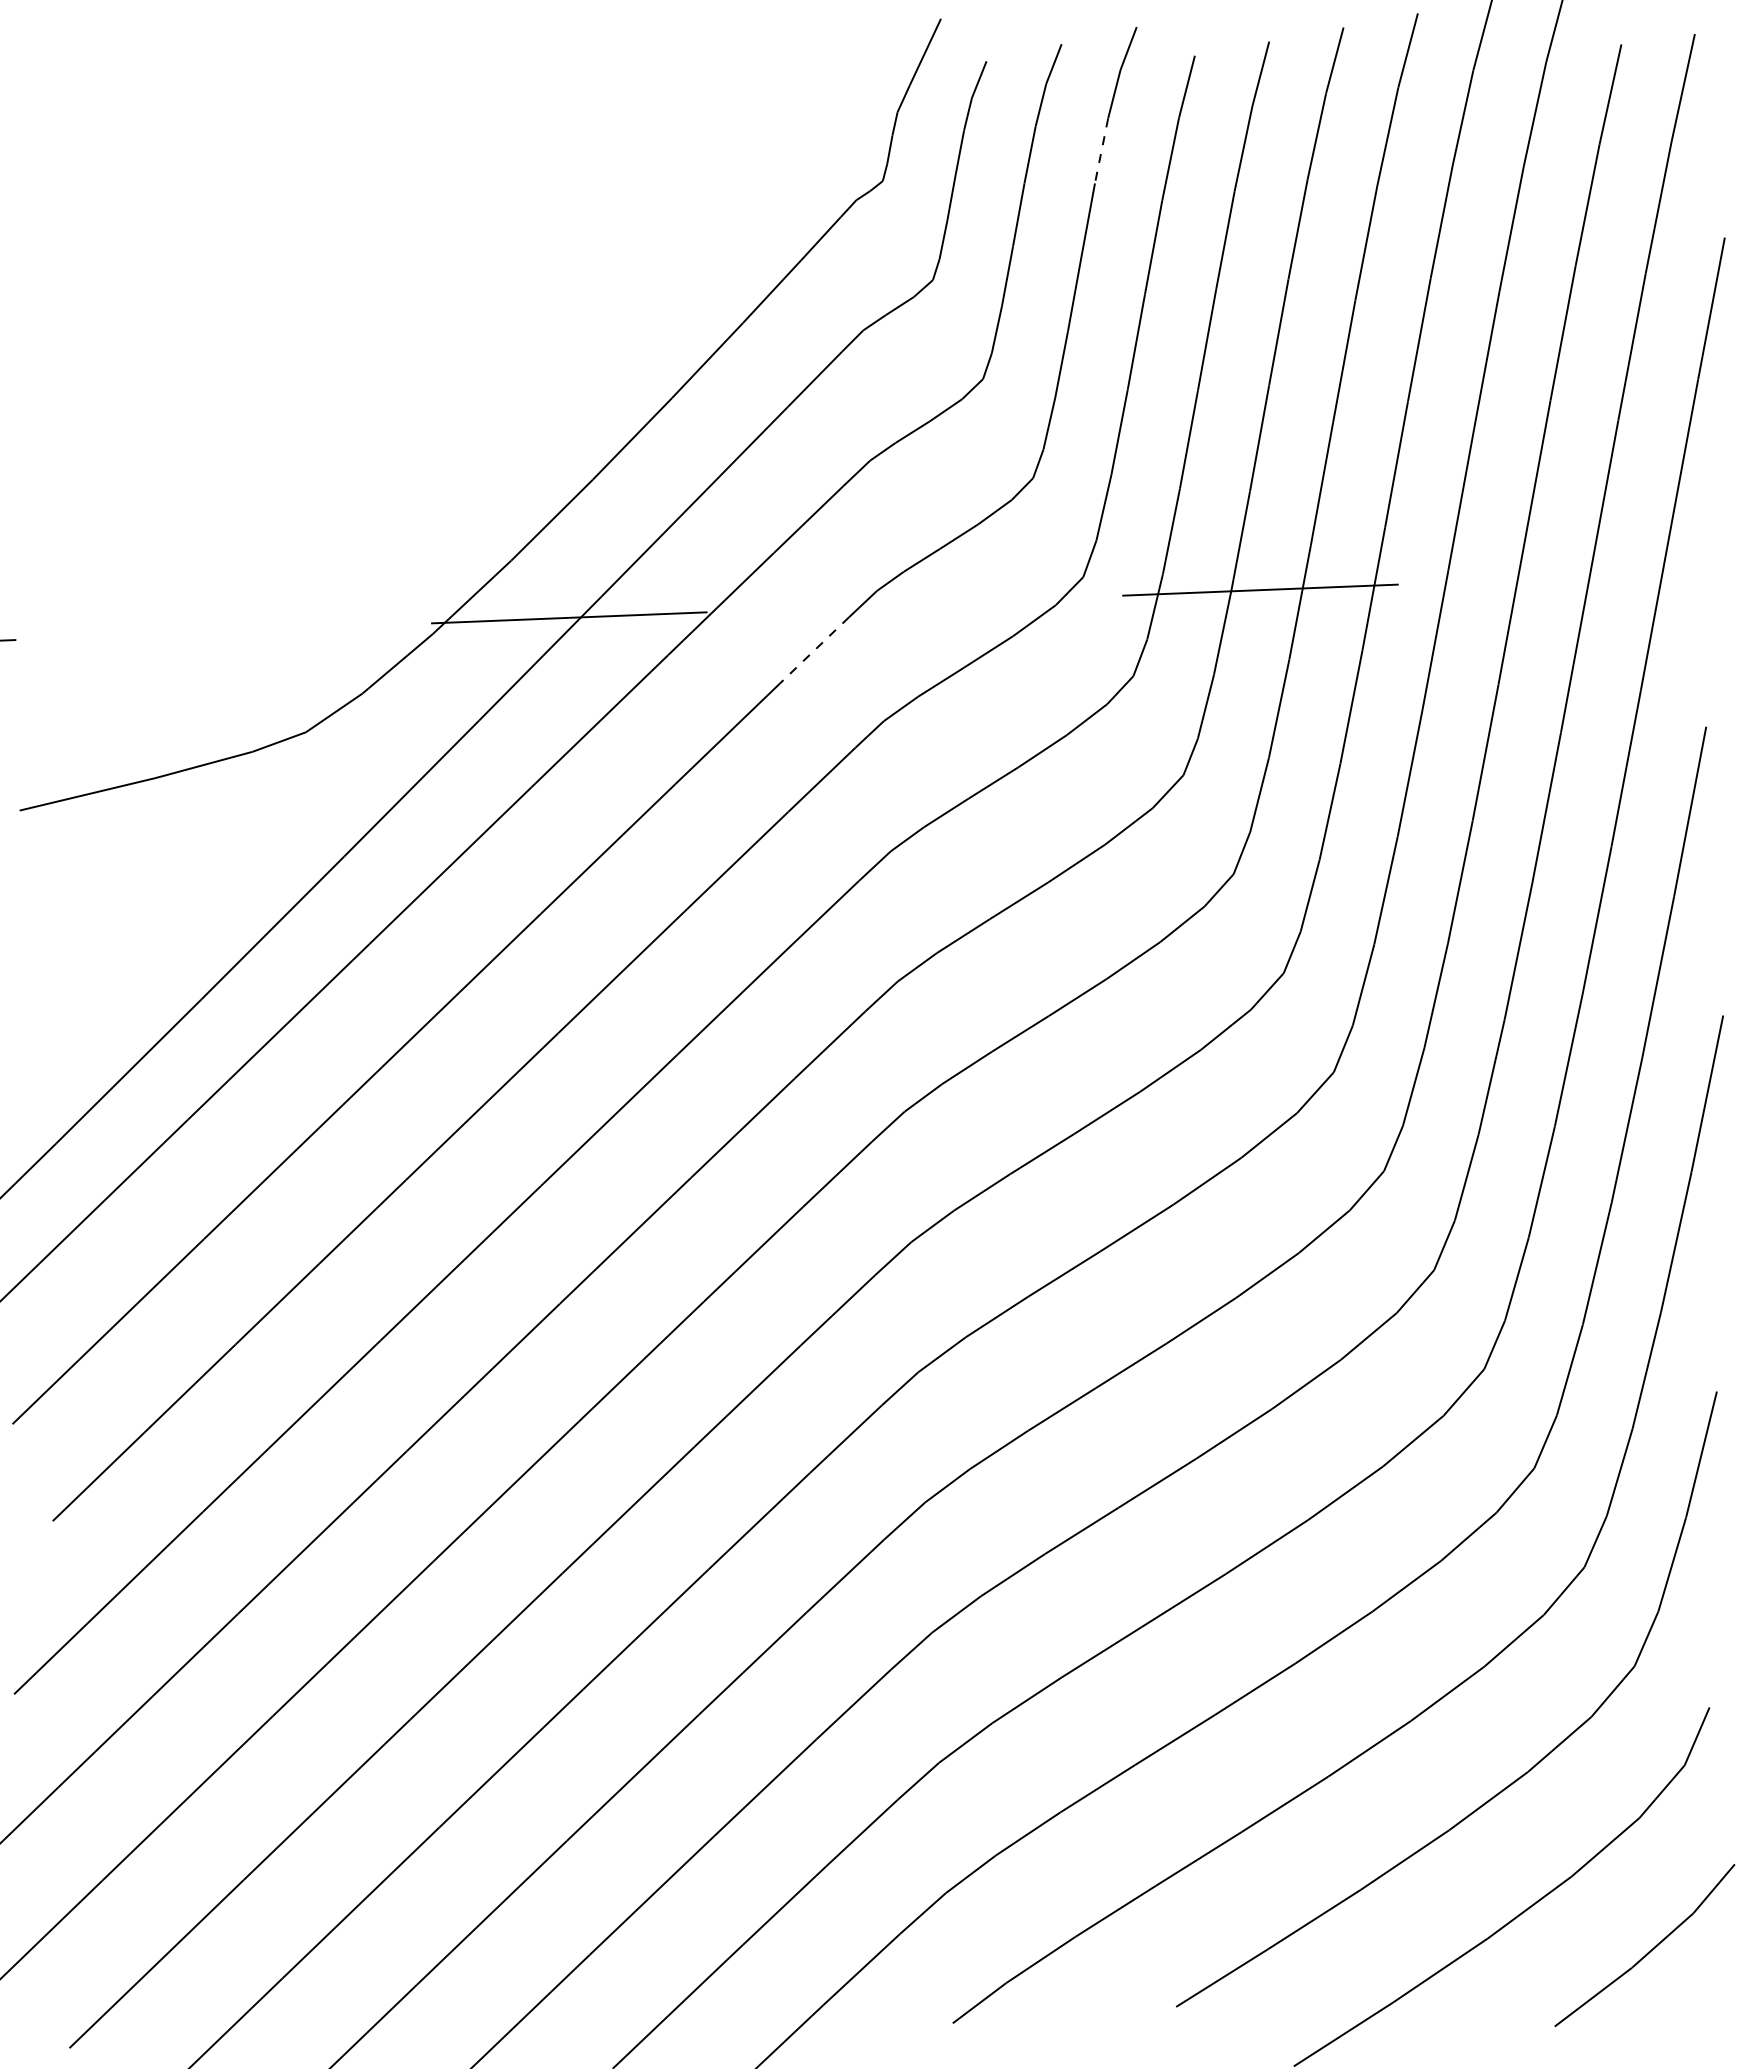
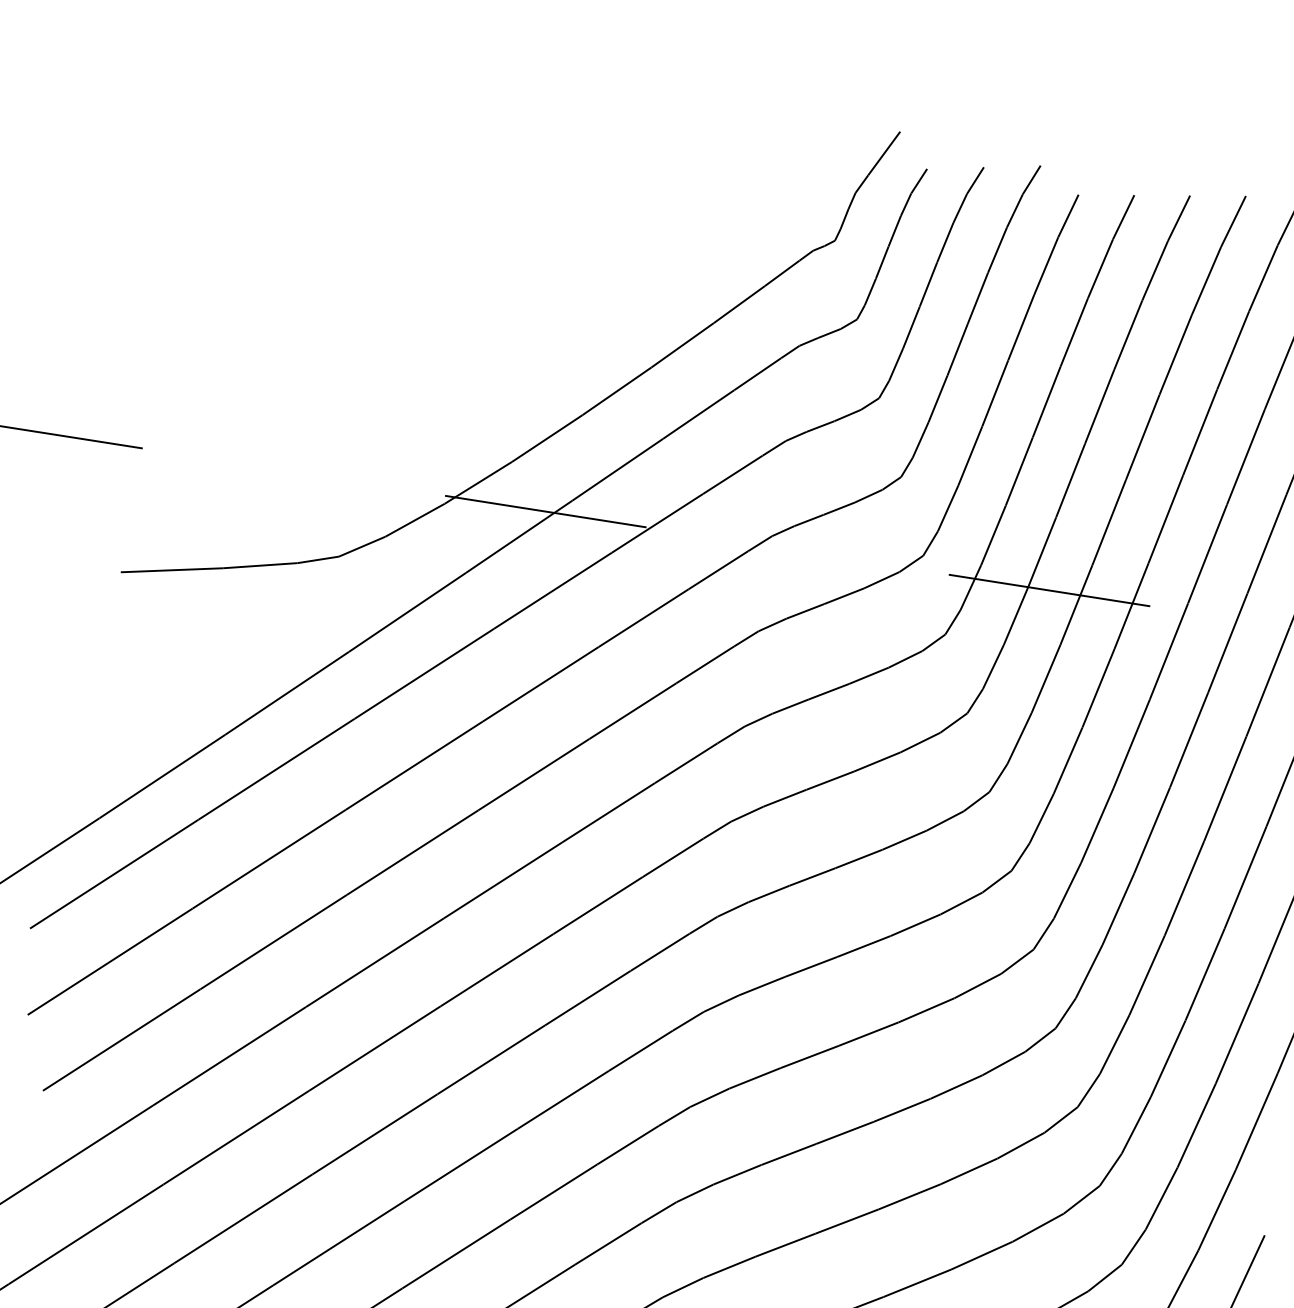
line: (1101, 151) -> (997, 250), dashed -> solid
line: (814, 650) -> (718, 570), dashed -> solid

